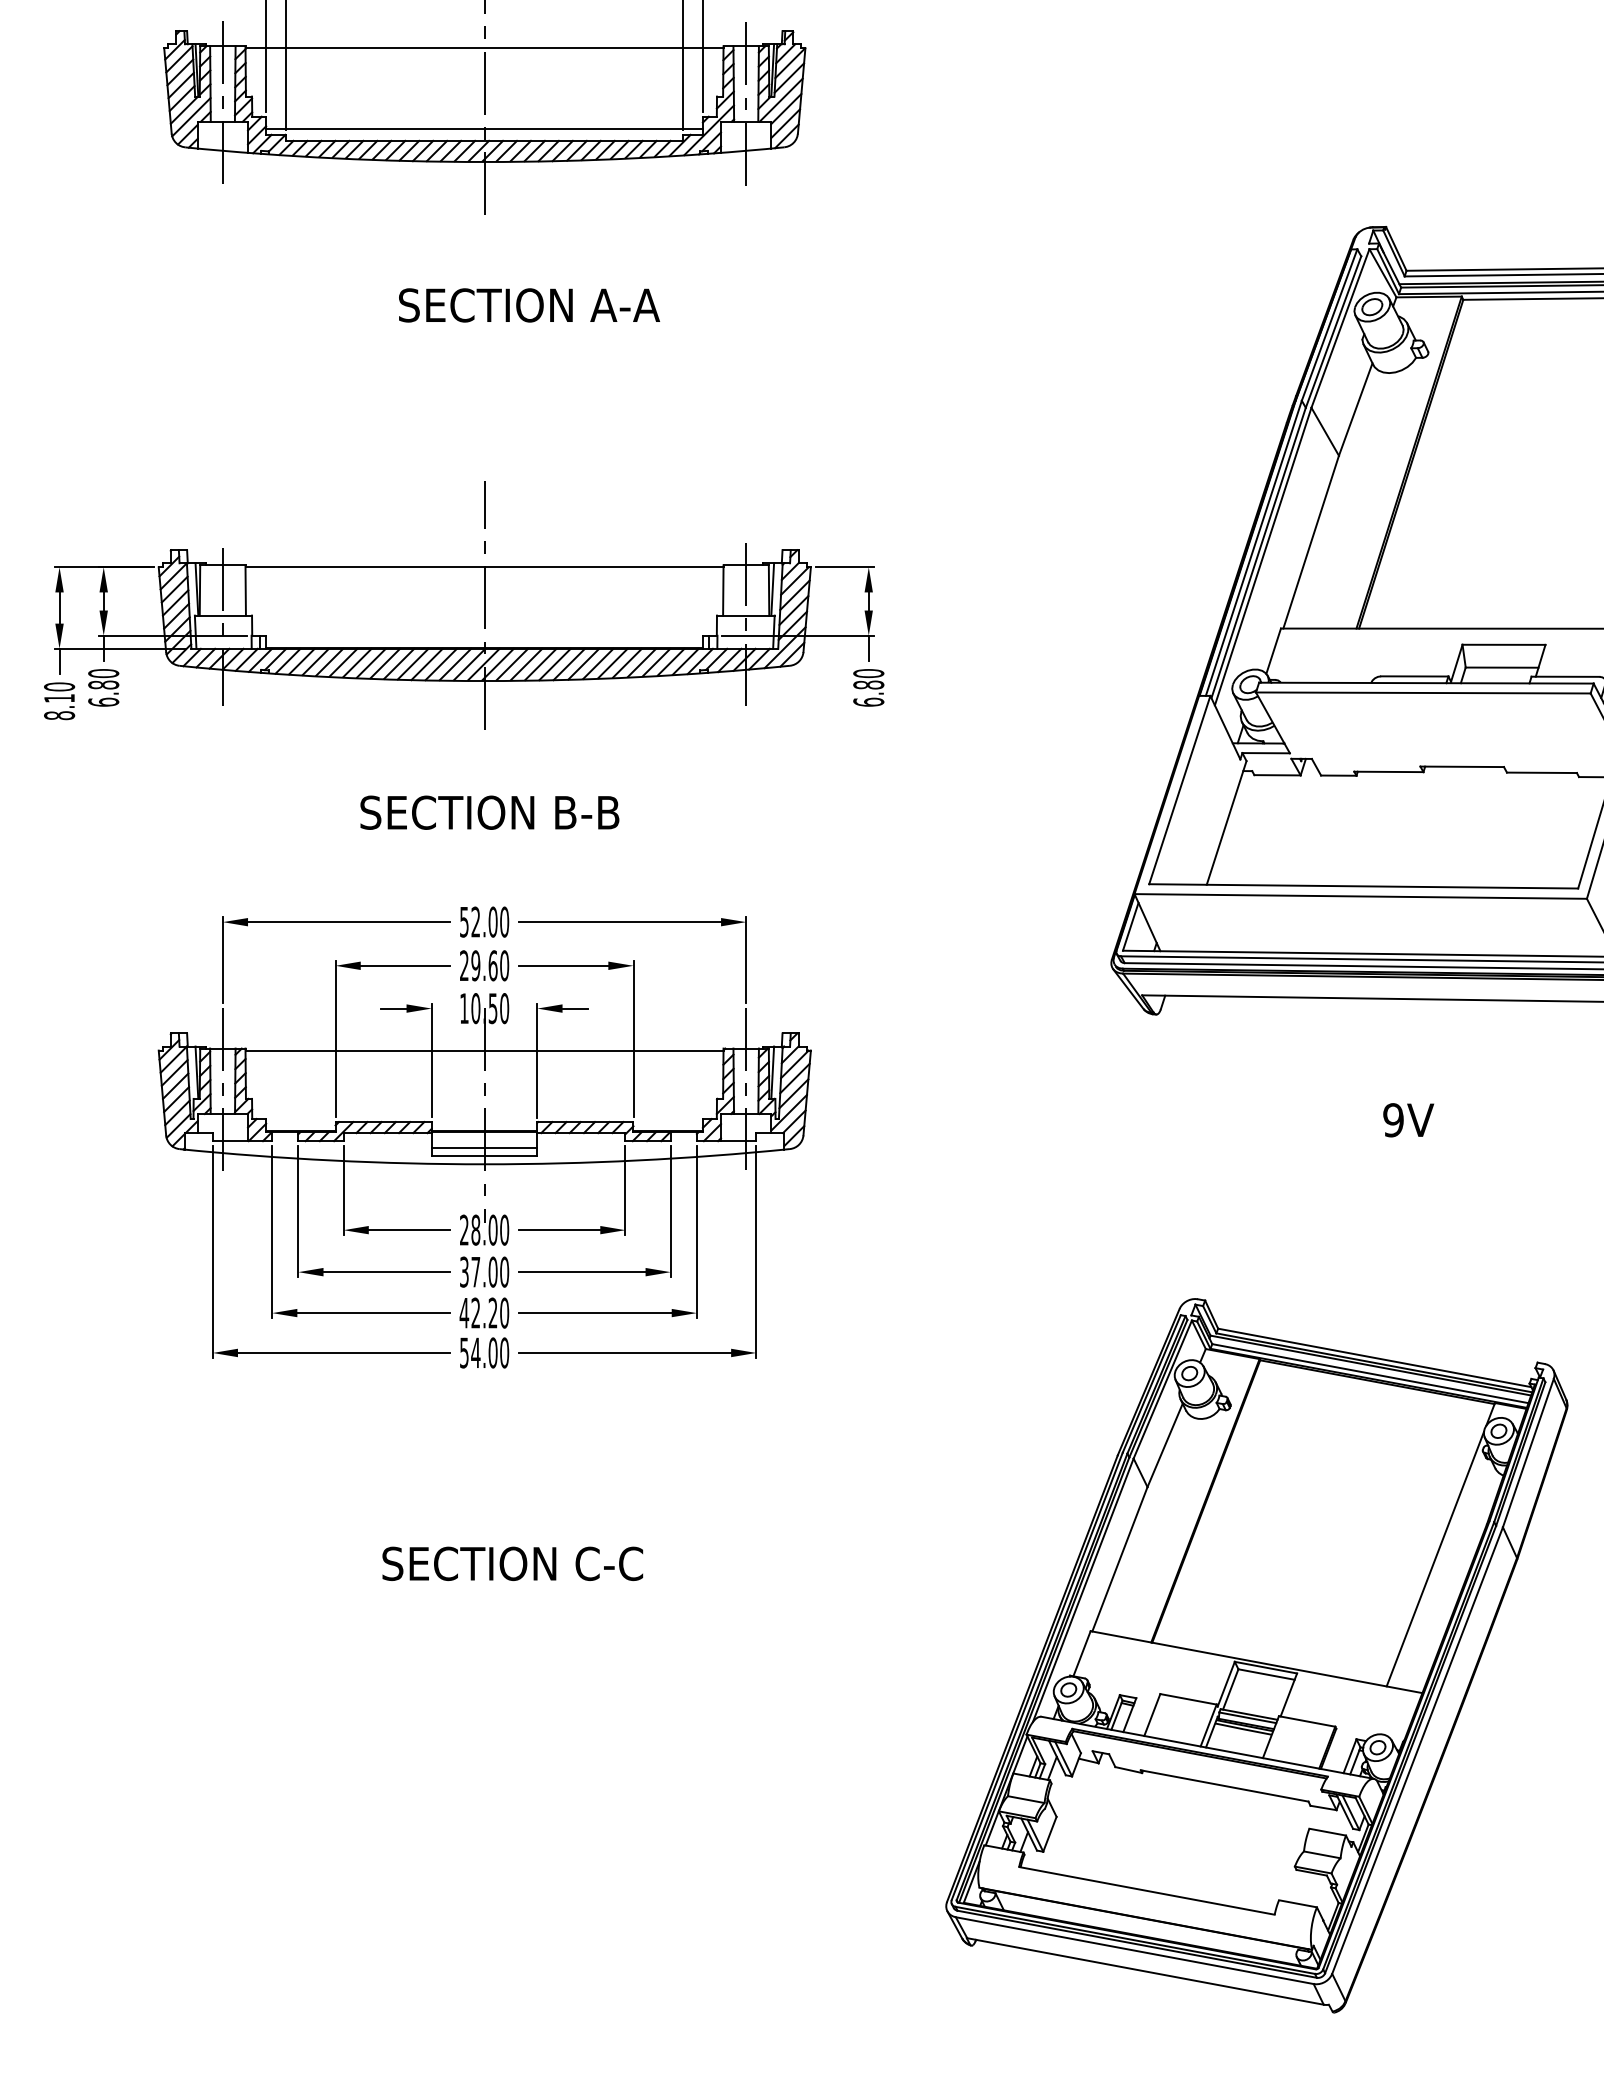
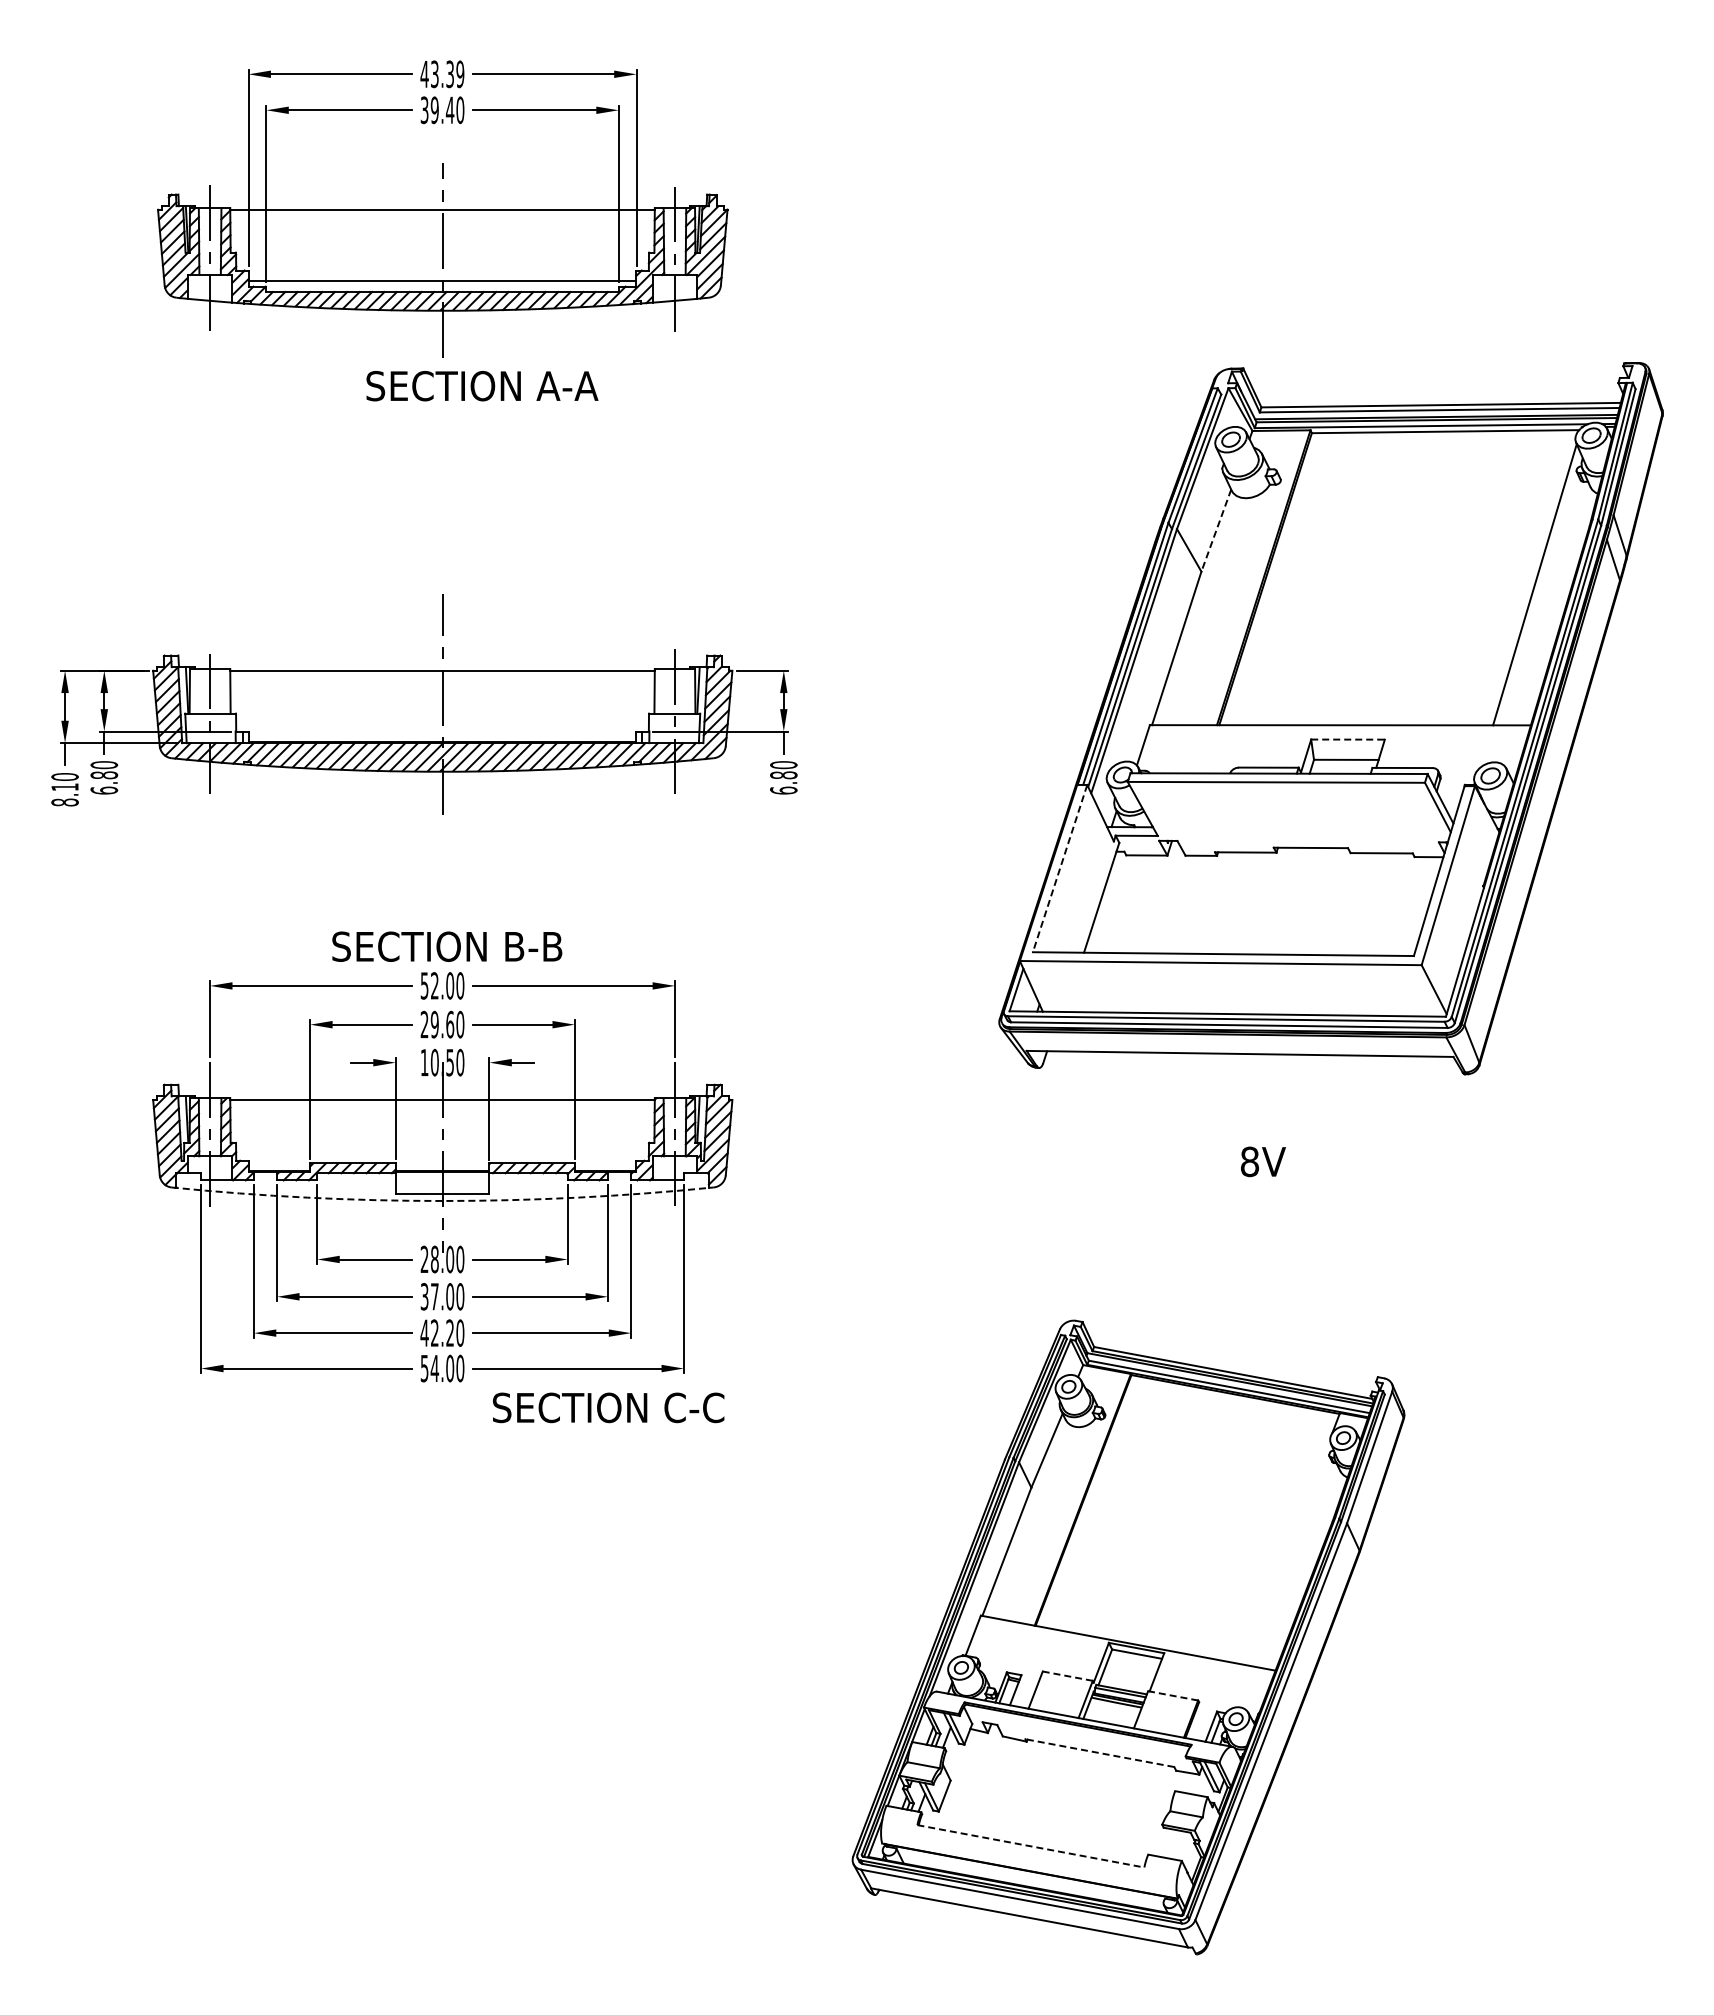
text: (529, 305) -> (482, 386), moved
line: (1355, 409) -> (1216, 530), solid -> dashed
line: (1504, 644) -> (1348, 739), solid -> dashed
line: (1180, 789) -> (1060, 868), solid -> dashed
text: (490, 812) -> (447, 946), moved
text: (1393, 1119) -> (1249, 1161), 9V -> 8V
line: (484, 1147) -> (442, 1186), removed
arc: (484, 1164) -> (442, 1201), solid -> dashed
line: (1434, 1558) -> (1286, 1551), removed
text: (512, 1563) -> (608, 1407), moved
line: (1188, 1699) -> (1067, 1676), solid -> dashed
line: (1306, 1721) -> (1172, 1695), solid -> dashed
line: (1224, 1786) -> (1099, 1753), solid -> dashed
line: (1147, 1891) -> (1031, 1846), solid -> dashed

